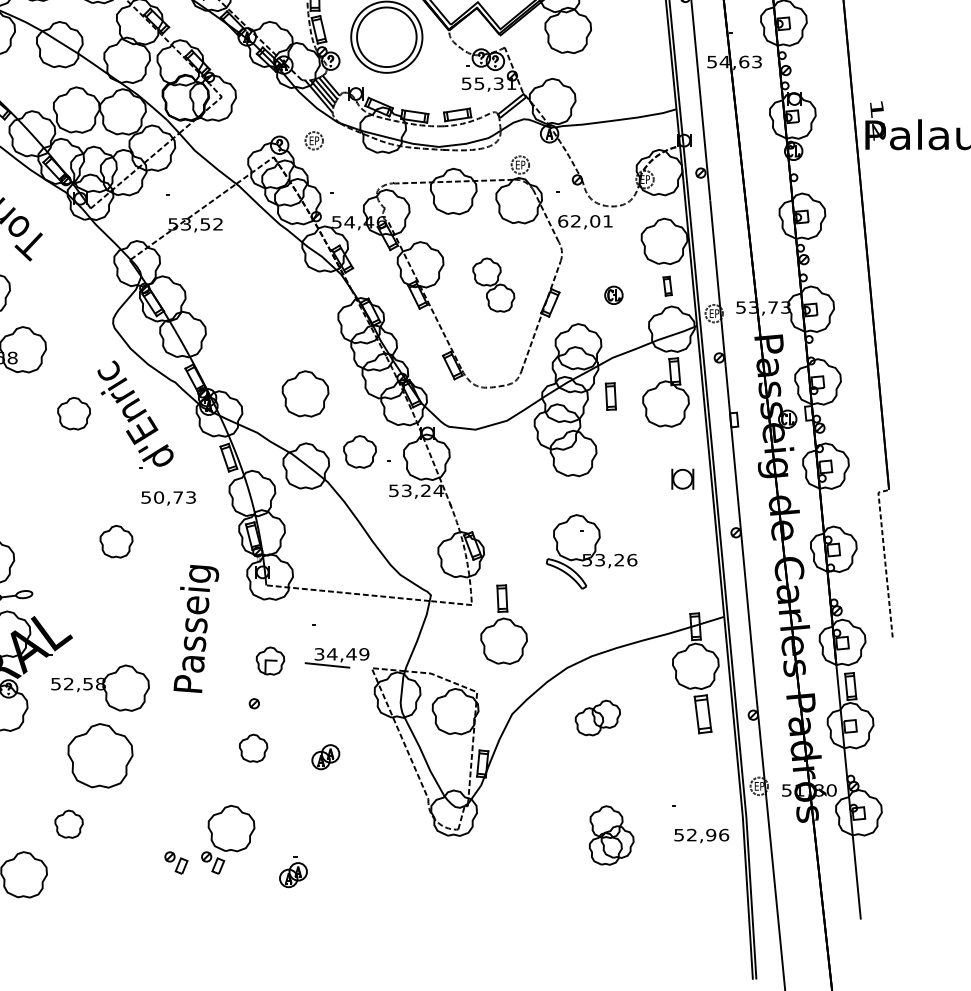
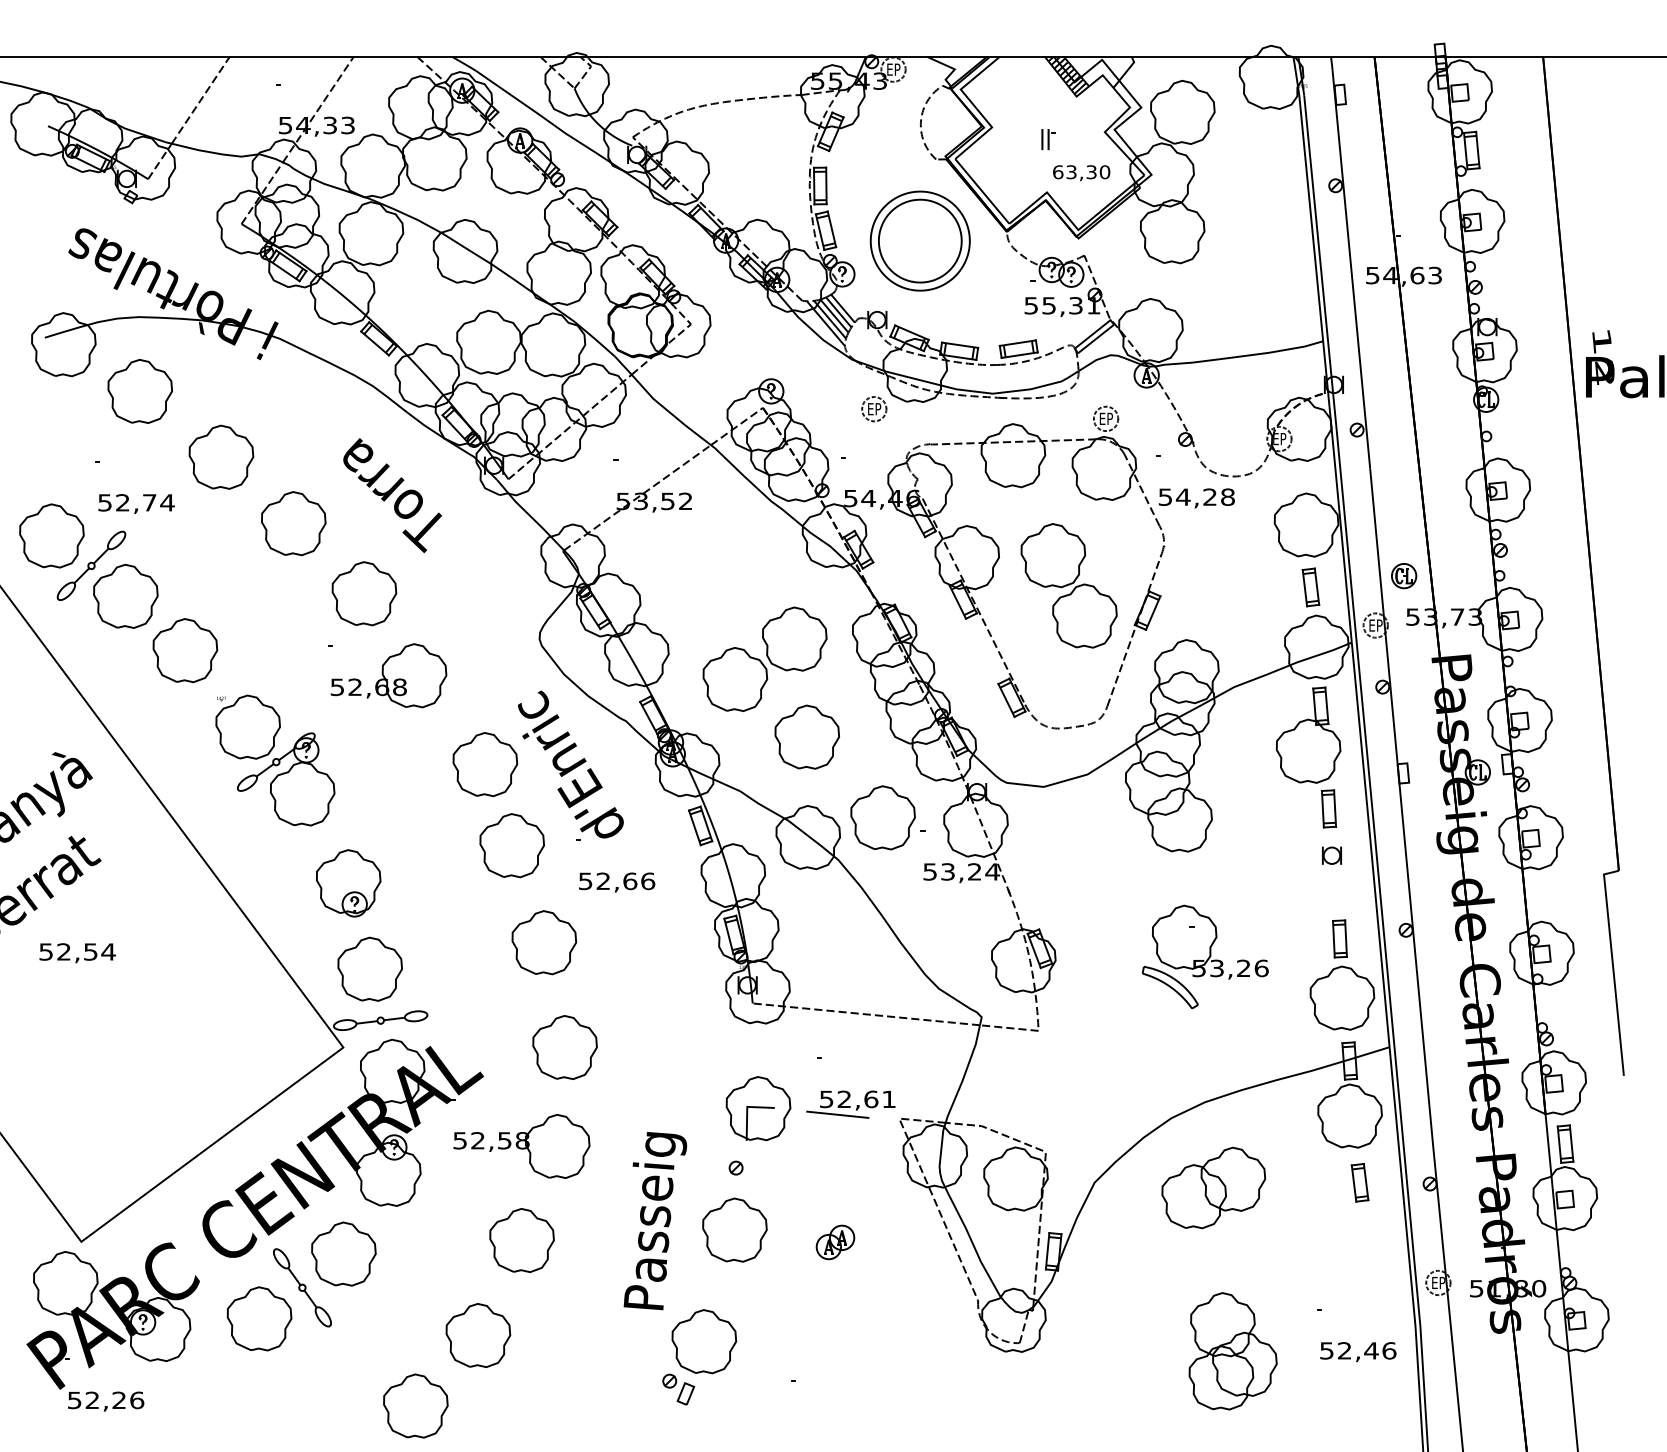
part: (314, 141) -> (874, 409), moved
text: (585, 220) -> (1196, 496), 62,01 -> 54,28
part: (493, 284) -> (1068, 585), size x1.67
part: (667, 286) -> (1310, 587), size x1.43
part: (614, 295) -> (1404, 576), moved
part: (274, 337) -> (764, 658), added
part: (610, 396) -> (1328, 808), moved
part: (74, 413) -> (485, 764), size x1.43
part: (359, 451) -> (882, 817), size x1.43
part: (92, 471) -> (511, 845), added
part: (682, 478) -> (1331, 855), size x0.62
text: (174, 497) -> (625, 881), 50,73 -> 52,66
part: (116, 541) -> (544, 942), size x1.43
line: (885, 558) -> (1613, 966), dashed -> solid
part: (131, 617) -> (564, 1047), added
part: (504, 624) -> (1342, 974), moved
text: (196, 629) -> (655, 1221), moved
text: (342, 654) -> (858, 1099), 34,49 -> 52,61
part: (270, 660) -> (758, 1108), size x1.67
part: (702, 714) -> (1359, 1182), size x0.71
part: (597, 717) -> (1213, 1187), size x1.67
part: (253, 747) -> (734, 1229), size x1.67
part: (100, 755) -> (521, 1240), size x0.71
part: (69, 824) -> (478, 1335), size x1.67
text: (711, 834) -> (1371, 1350), 52,96 -> 52,46
part: (611, 835) -> (1232, 1351), size x1.43
part: (176, 862) -> (627, 1389), removed
part: (293, 875) -> (790, 1406), removed

